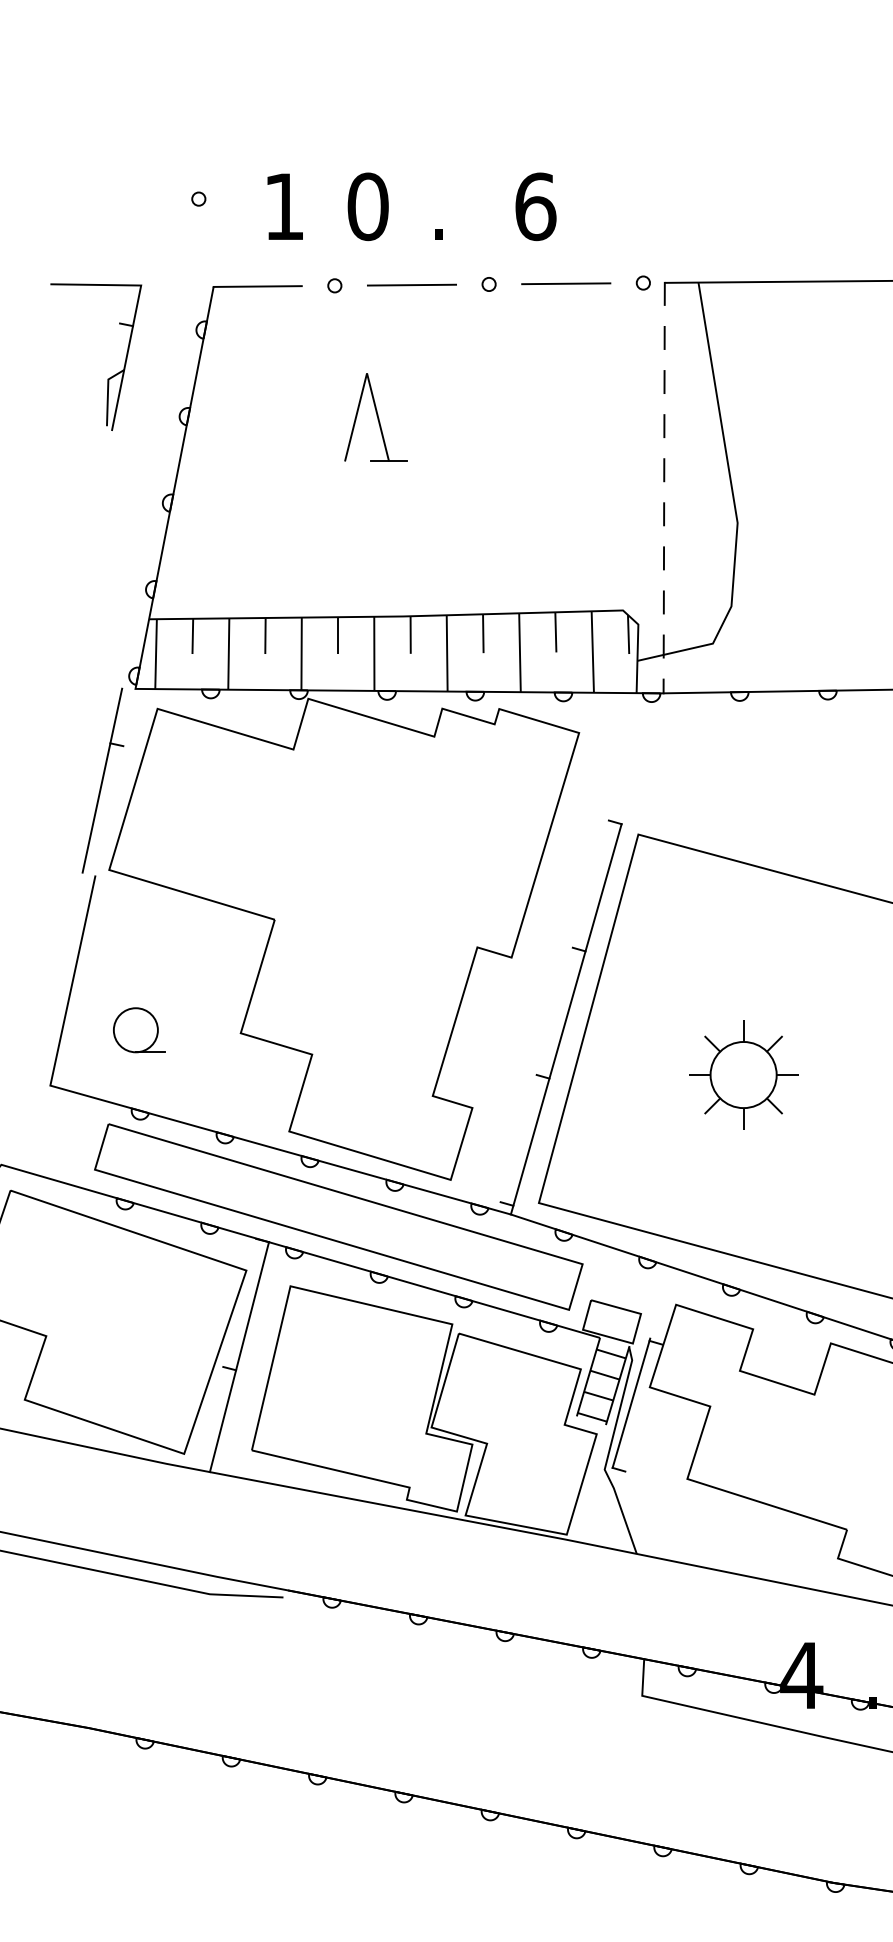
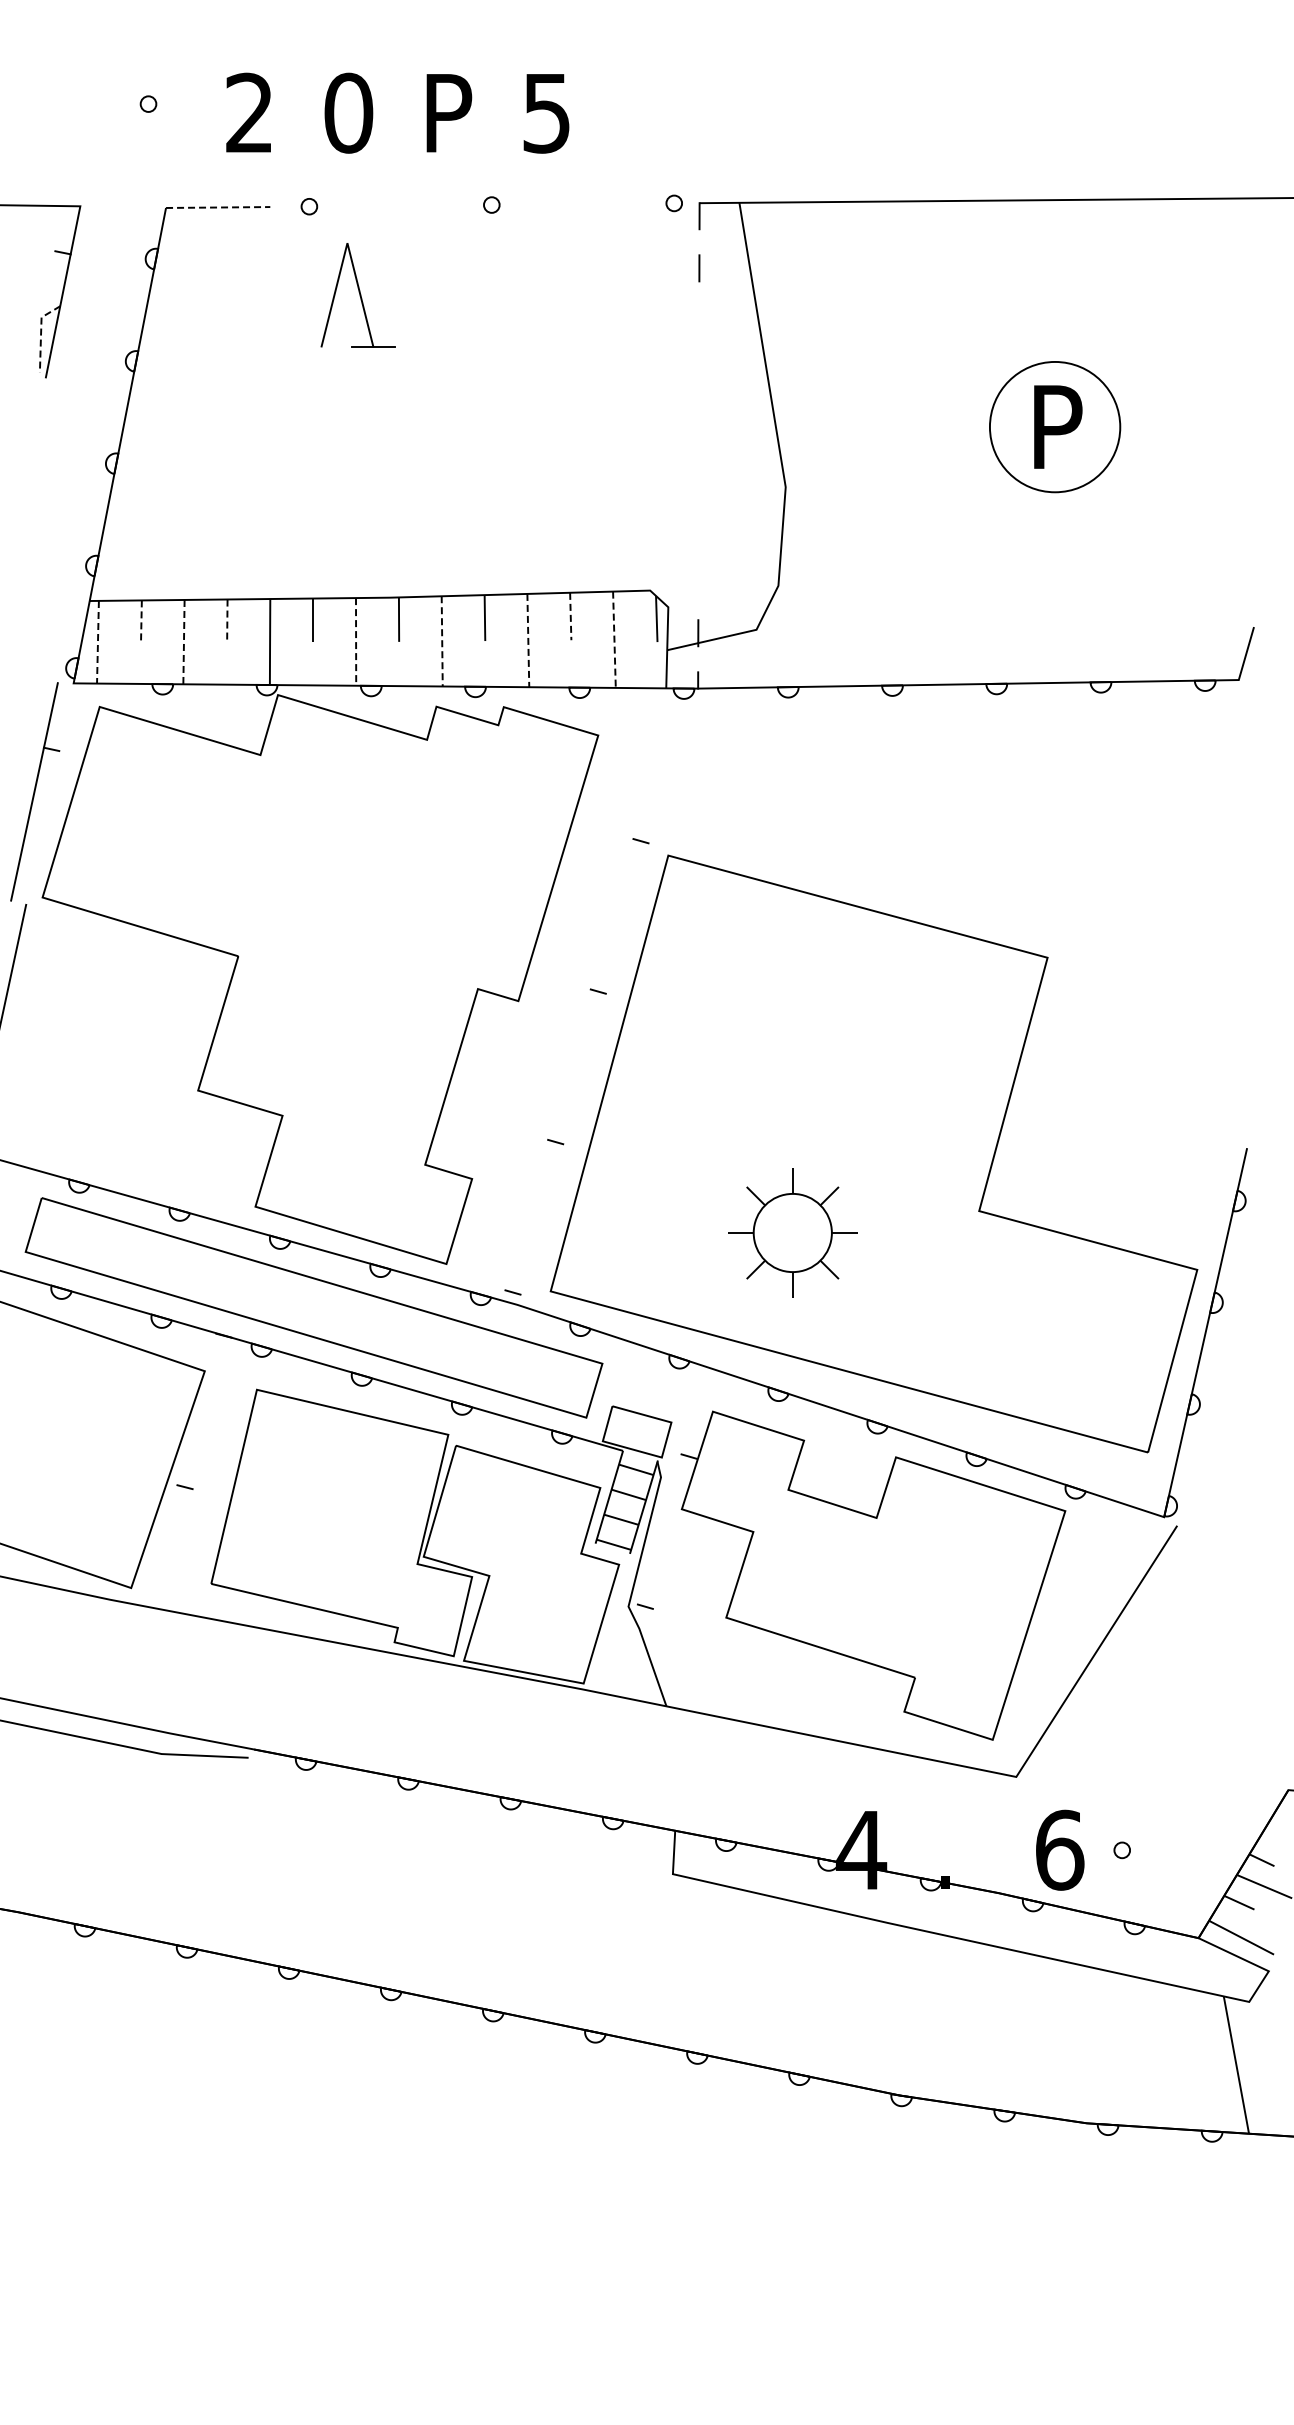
text: (283, 206) -> (248, 112), 1 -> 2
text: (536, 206) -> (547, 112), 6 -> 5
text: (453, 207) -> (449, 113), . -> P
line: (565, 283) -> (582, 203), removed
line: (411, 284) -> (400, 205), removed
line: (257, 286) -> (218, 207), solid -> dashed
line: (664, 382) -> (699, 320), removed
line: (108, 393) -> (41, 334), solid -> dashed
part: (375, 417) -> (357, 295), moved
line: (663, 426) -> (698, 372), removed
line: (663, 470) -> (698, 424), removed
line: (663, 513) -> (698, 476), removed
line: (663, 557) -> (698, 528), removed
line: (663, 602) -> (698, 581), removed
line: (555, 632) -> (570, 616), solid -> dashed
line: (192, 636) -> (141, 621), solid -> dashed
line: (265, 636) -> (227, 621), solid -> dashed
line: (520, 652) -> (528, 640), solid -> dashed
line: (592, 652) -> (614, 640), solid -> dashed
line: (374, 653) -> (356, 641), solid -> dashed
line: (447, 653) -> (442, 641), solid -> dashed
line: (155, 654) -> (97, 642), solid -> dashed
line: (228, 654) -> (183, 642), solid -> dashed
line: (565, 1018) -> (582, 1073), removed
part: (139, 1029) -> (78, 1086), removed
part: (743, 1074) -> (792, 1232), moved
line: (239, 1357) -> (196, 1473), removed
line: (630, 1402) -> (659, 1527), removed

